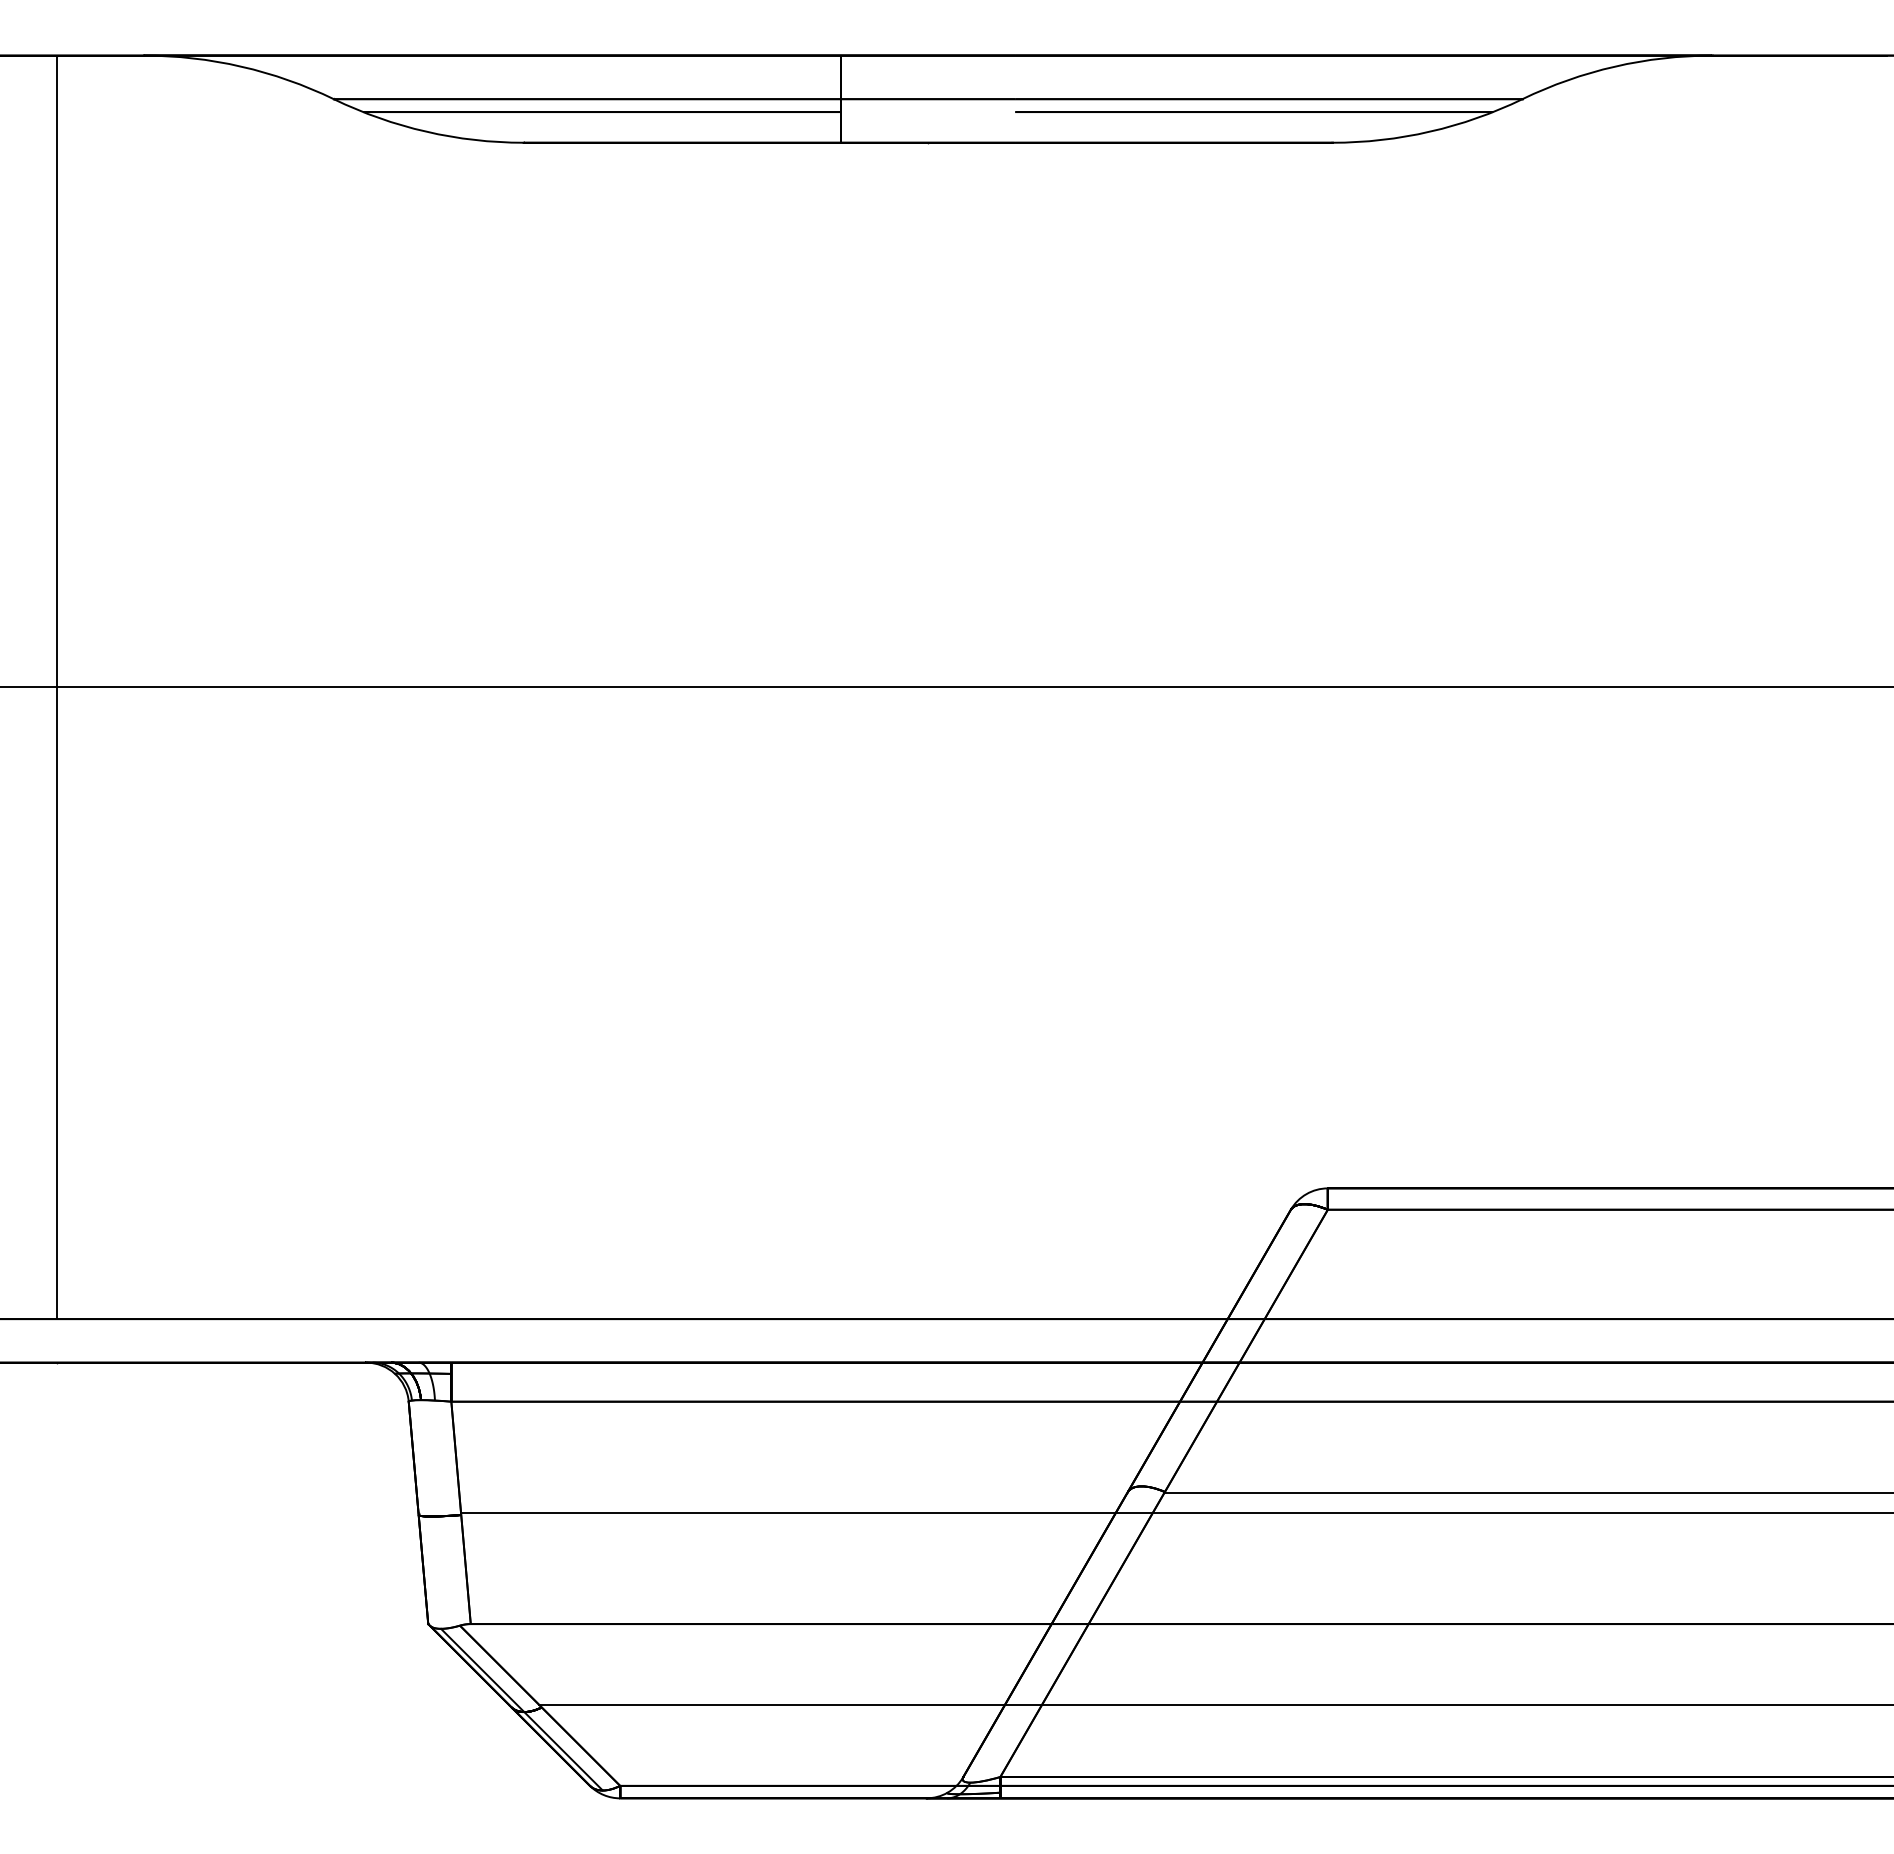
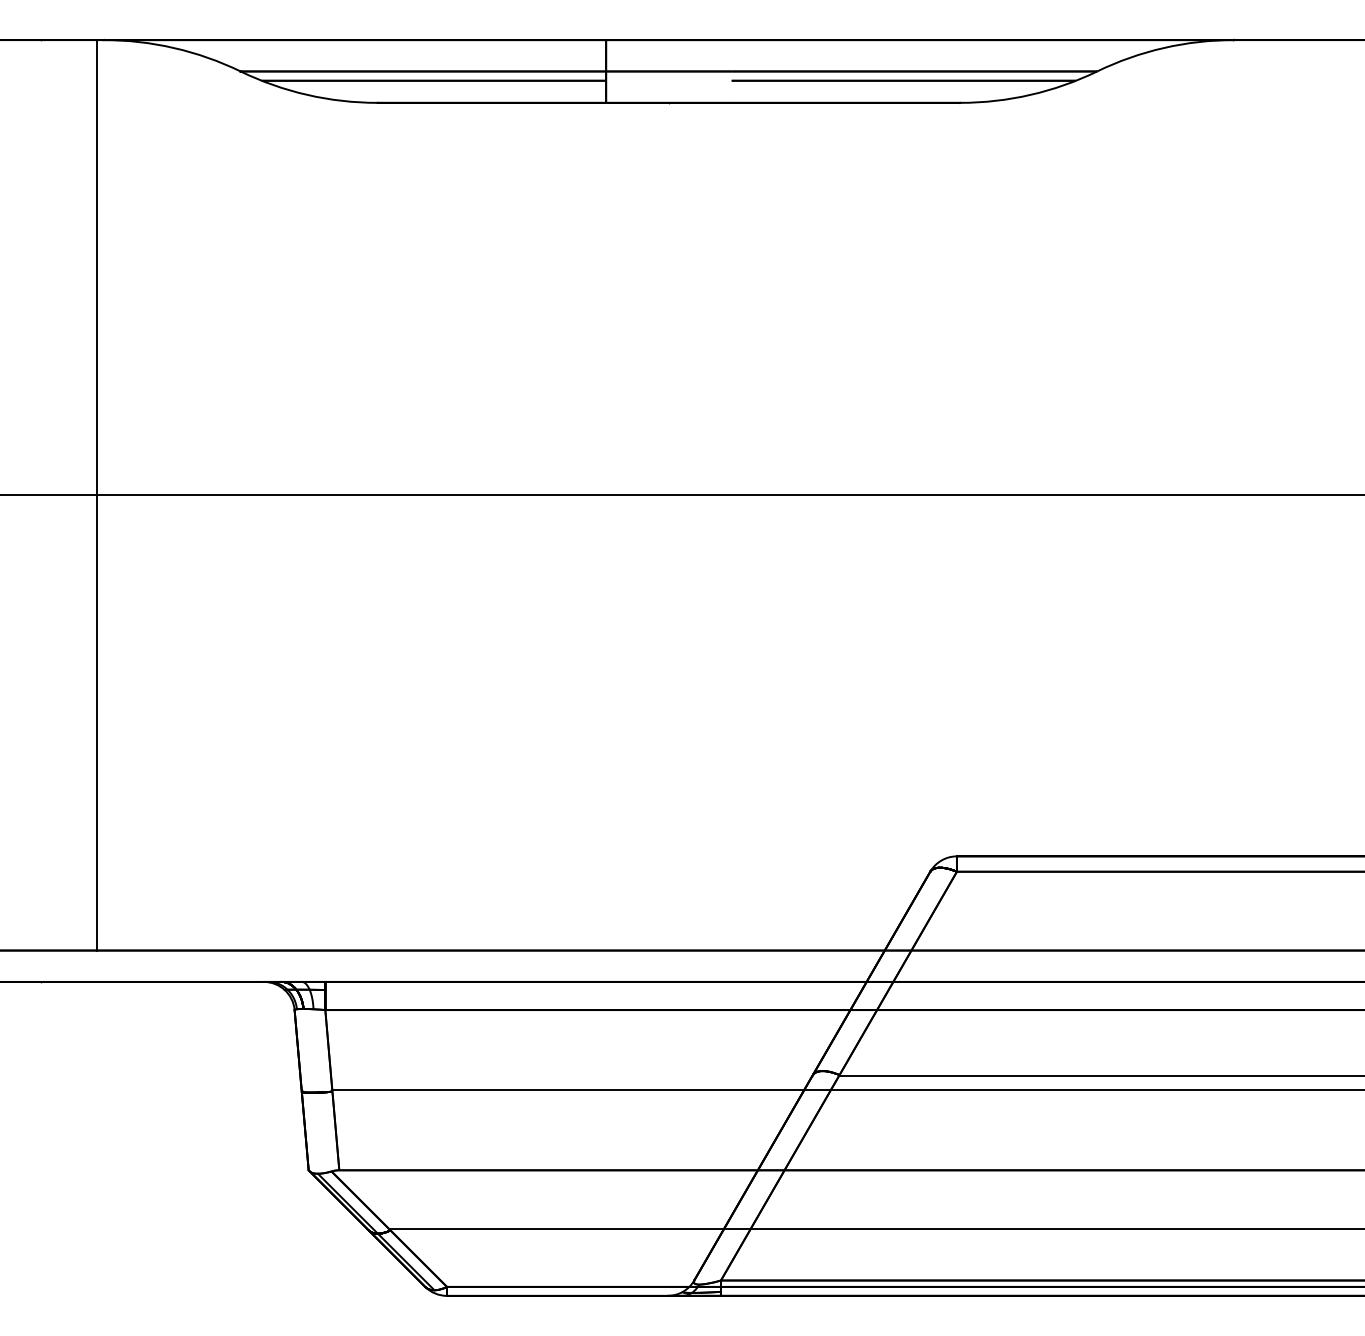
line: (56, 687) -> (97, 495), moved

